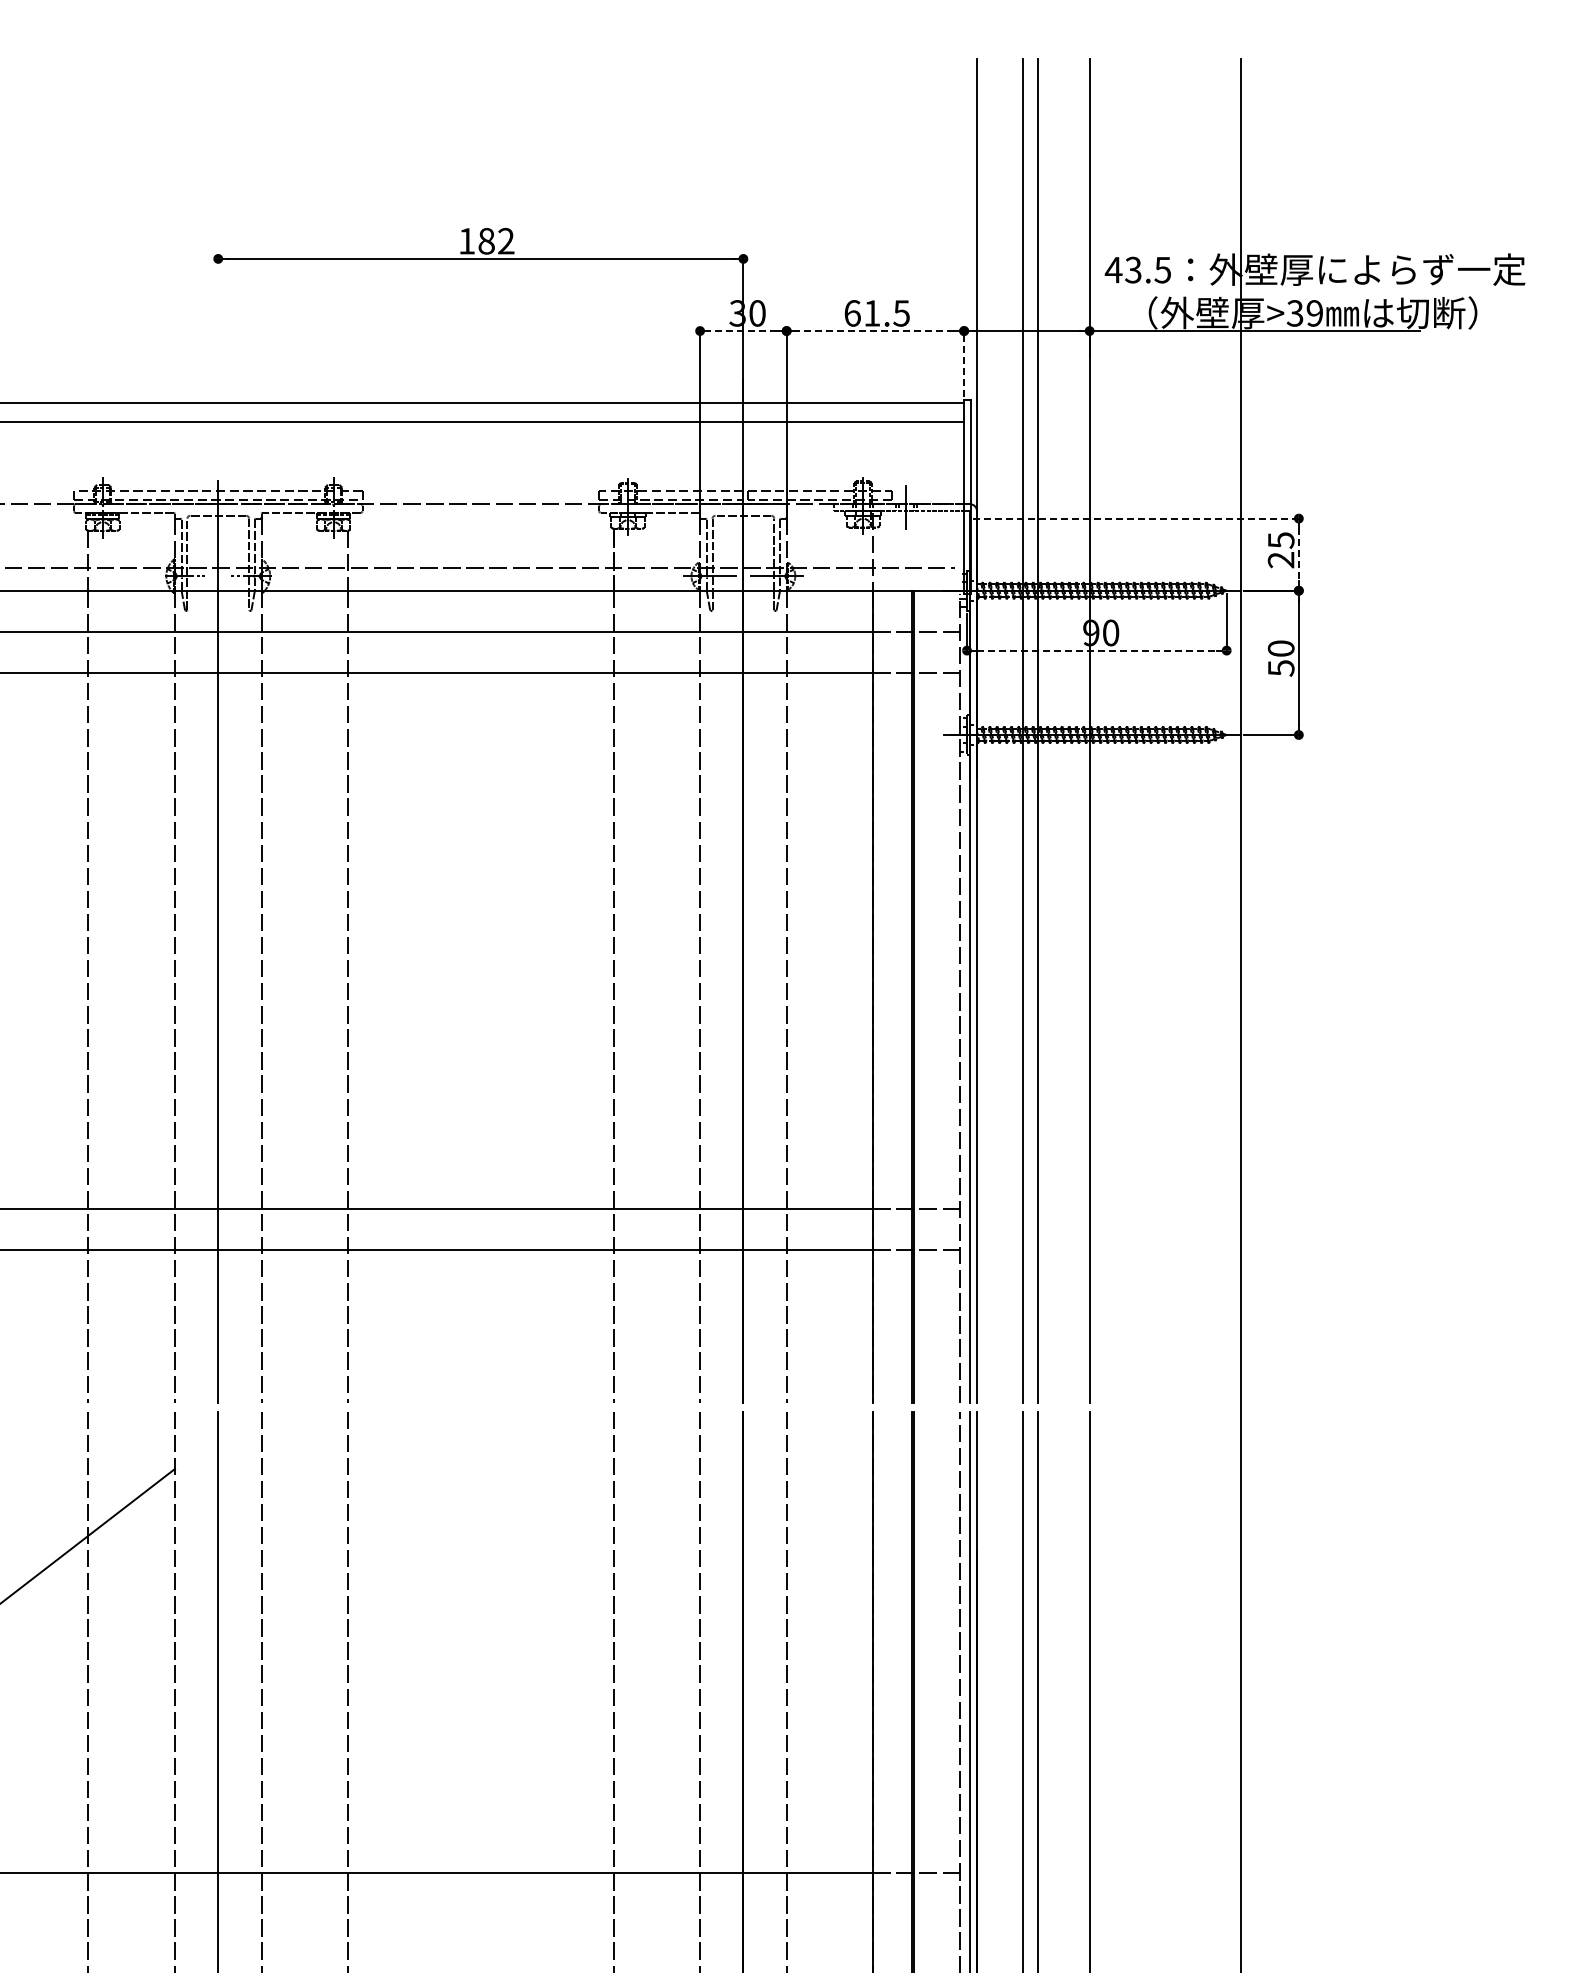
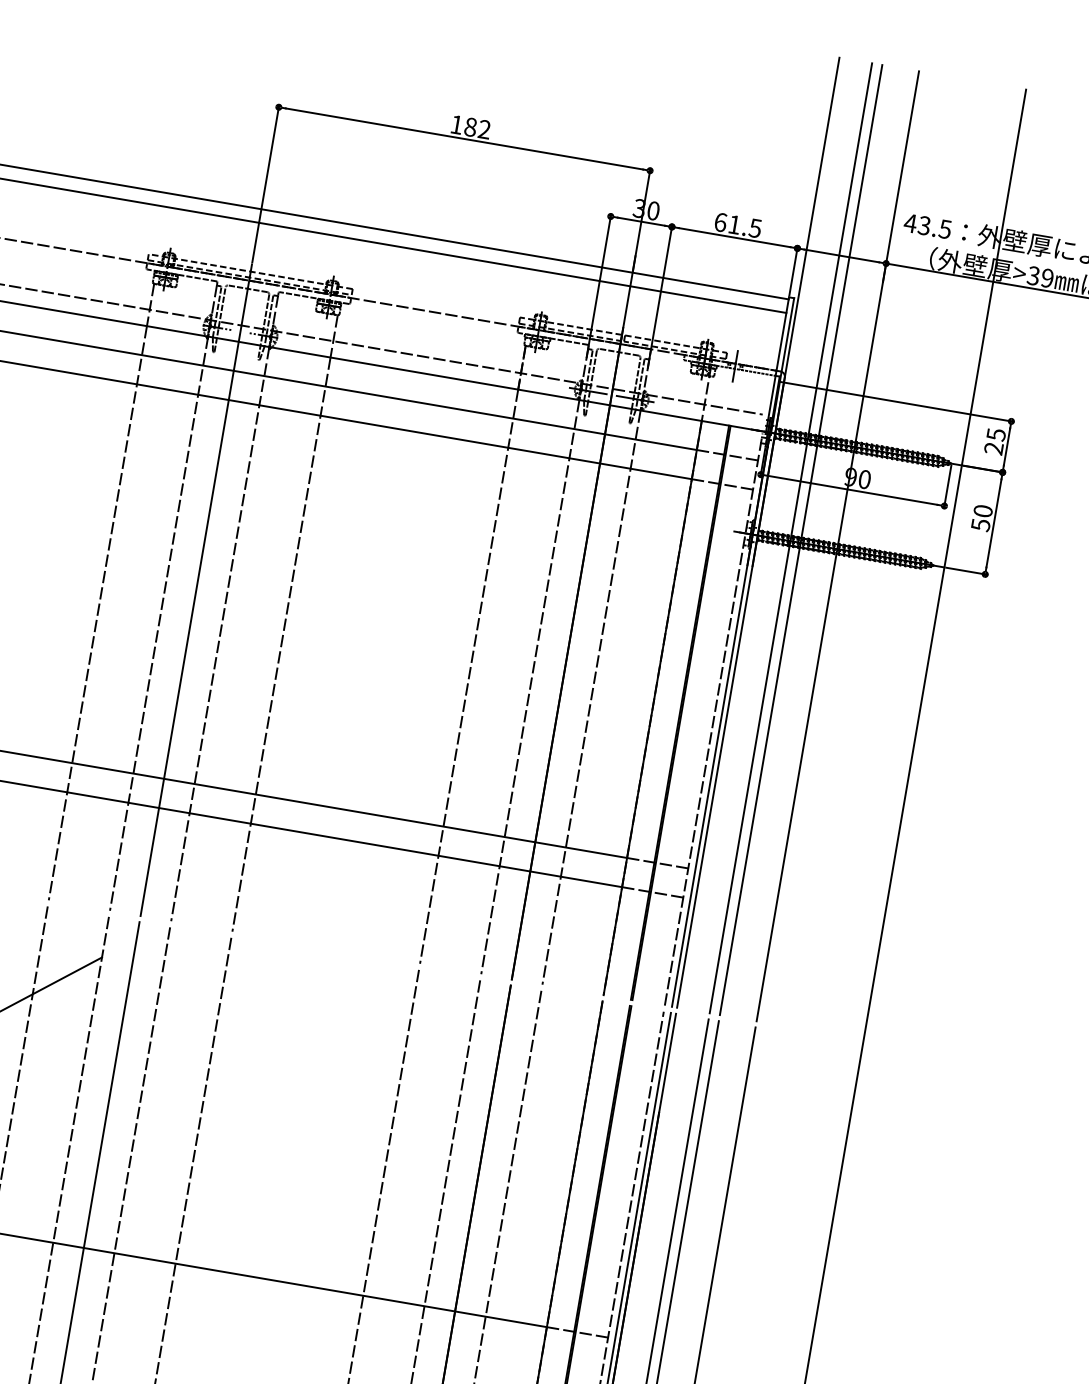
line: (742, 331) -> (640, 221), dashed -> solid
line: (875, 331) -> (734, 237), dashed -> solid
line: (964, 362) -> (793, 270), dashed -> solid
line: (218, 367) -> (265, 184), added
line: (1137, 518) -> (897, 401), dashed -> solid
line: (1298, 555) -> (1006, 447), dashed -> solid
line: (1097, 650) -> (853, 490), dashed -> solid

